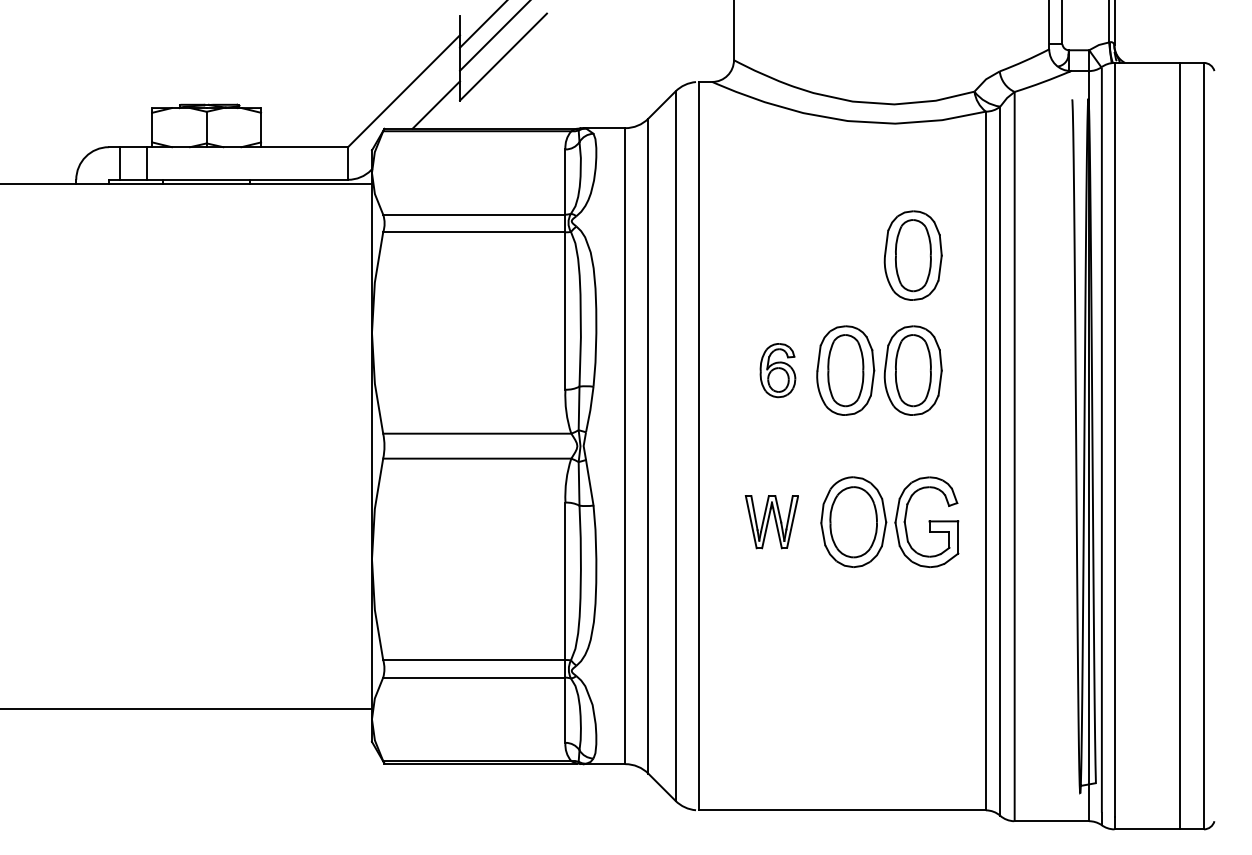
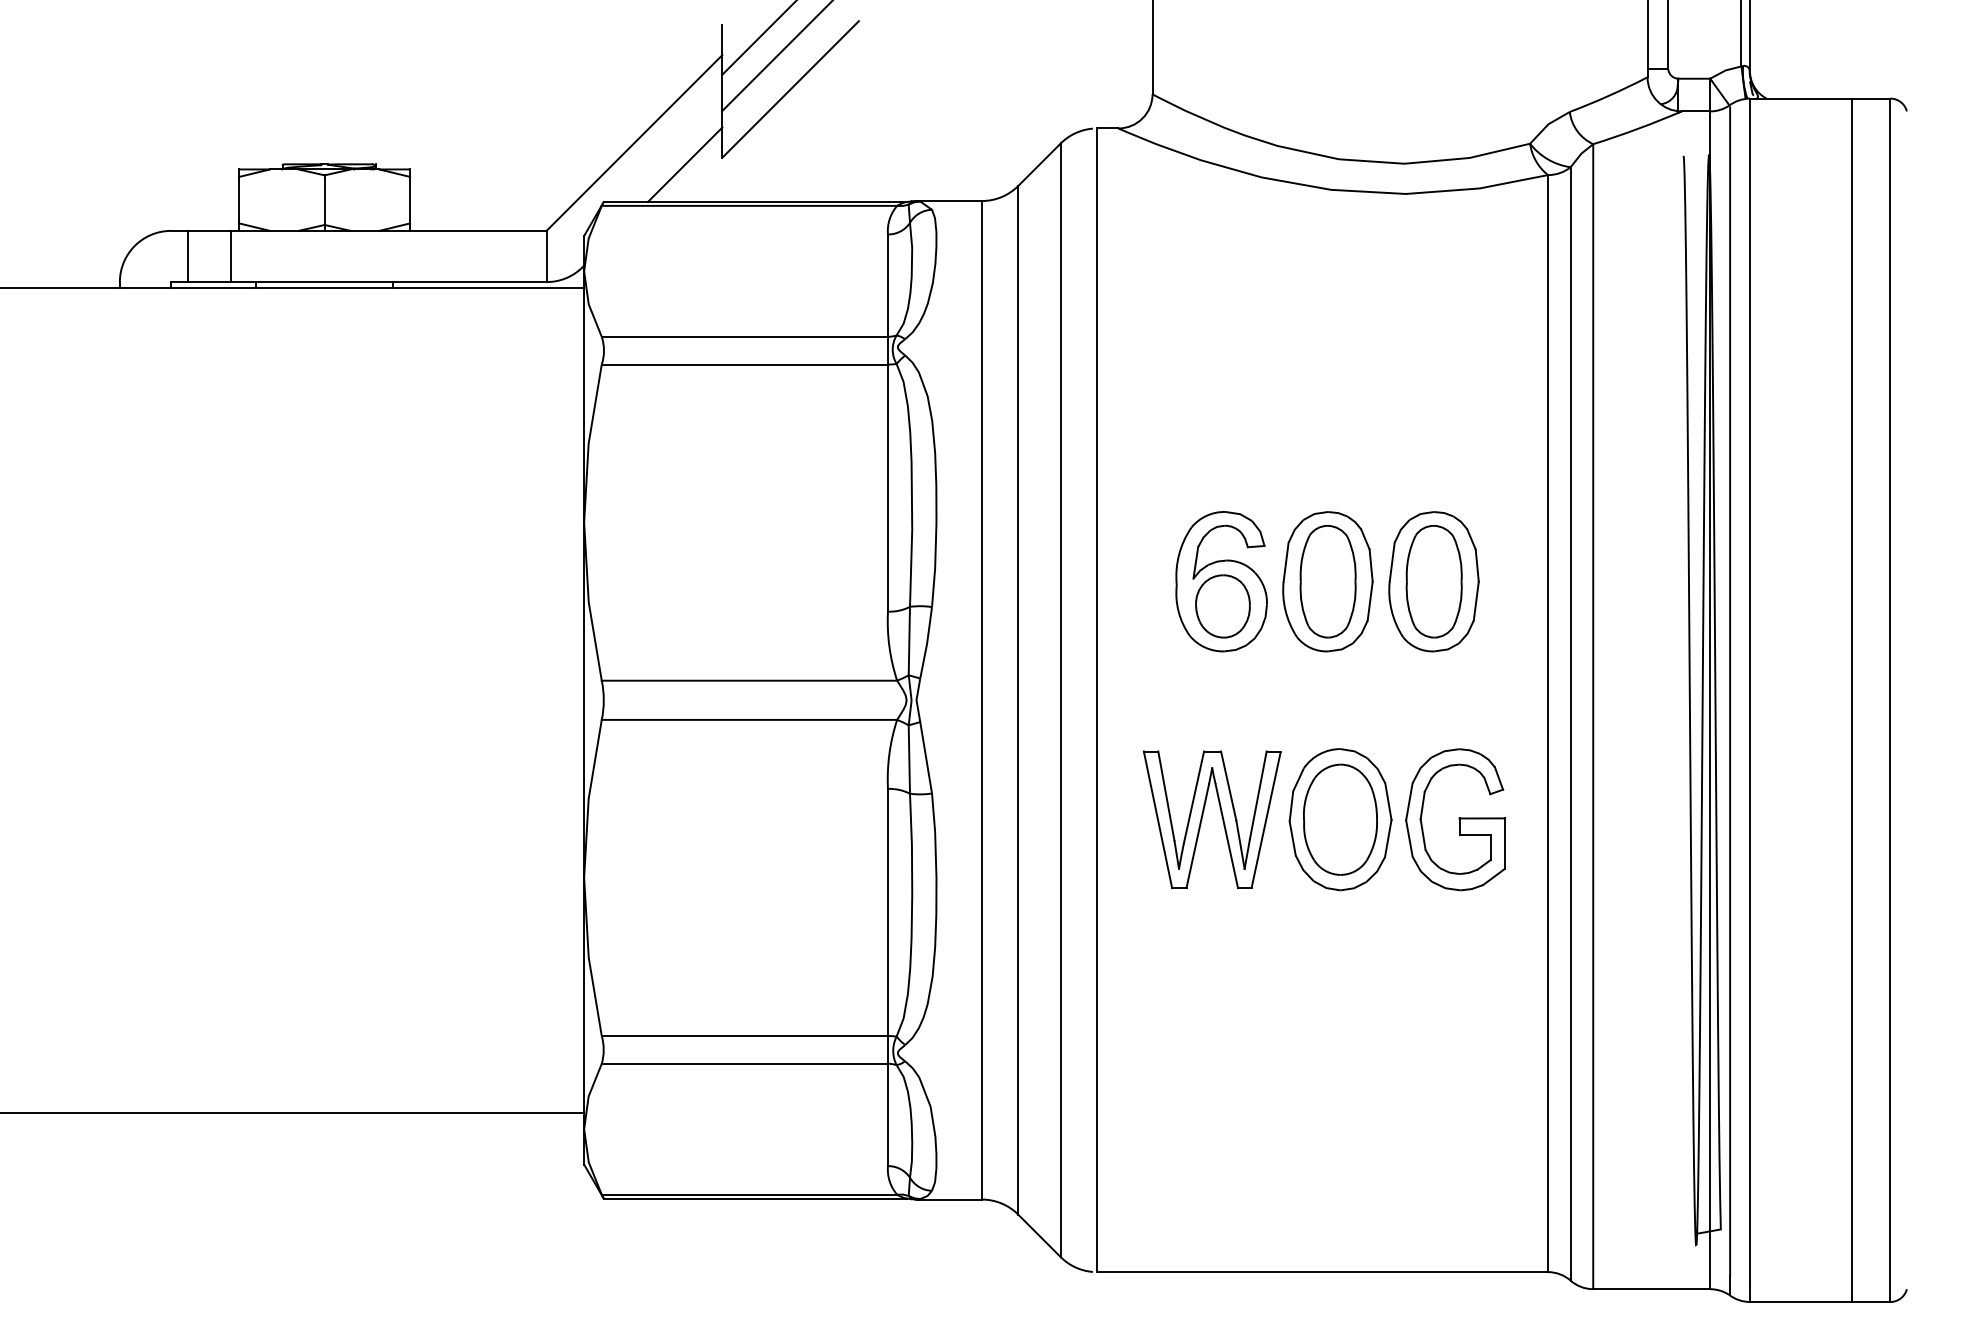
part: (912, 255) -> (1432, 400), removed
part: (777, 370) -> (1220, 581), size x1.67
part: (771, 521) -> (1211, 818), size x1.67

